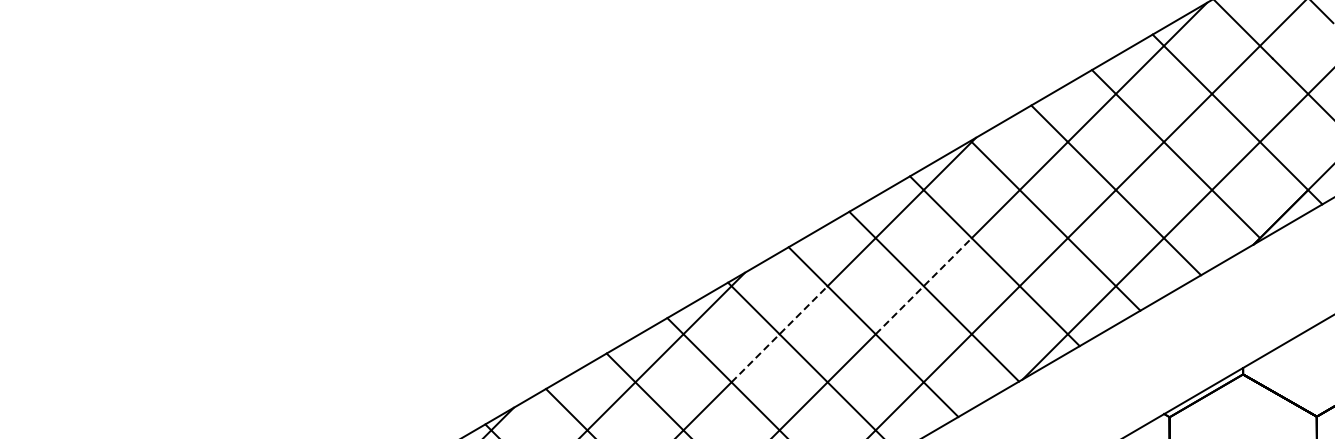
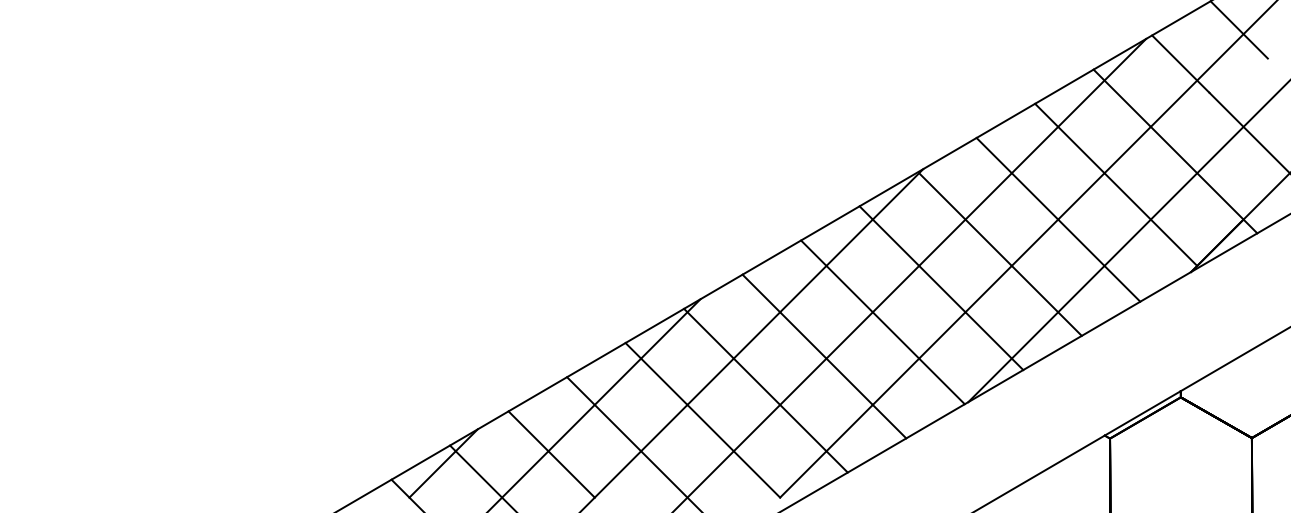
line: (923, 286) -> (872, 312), dashed -> solid
line: (779, 334) -> (733, 358), dashed -> solid

